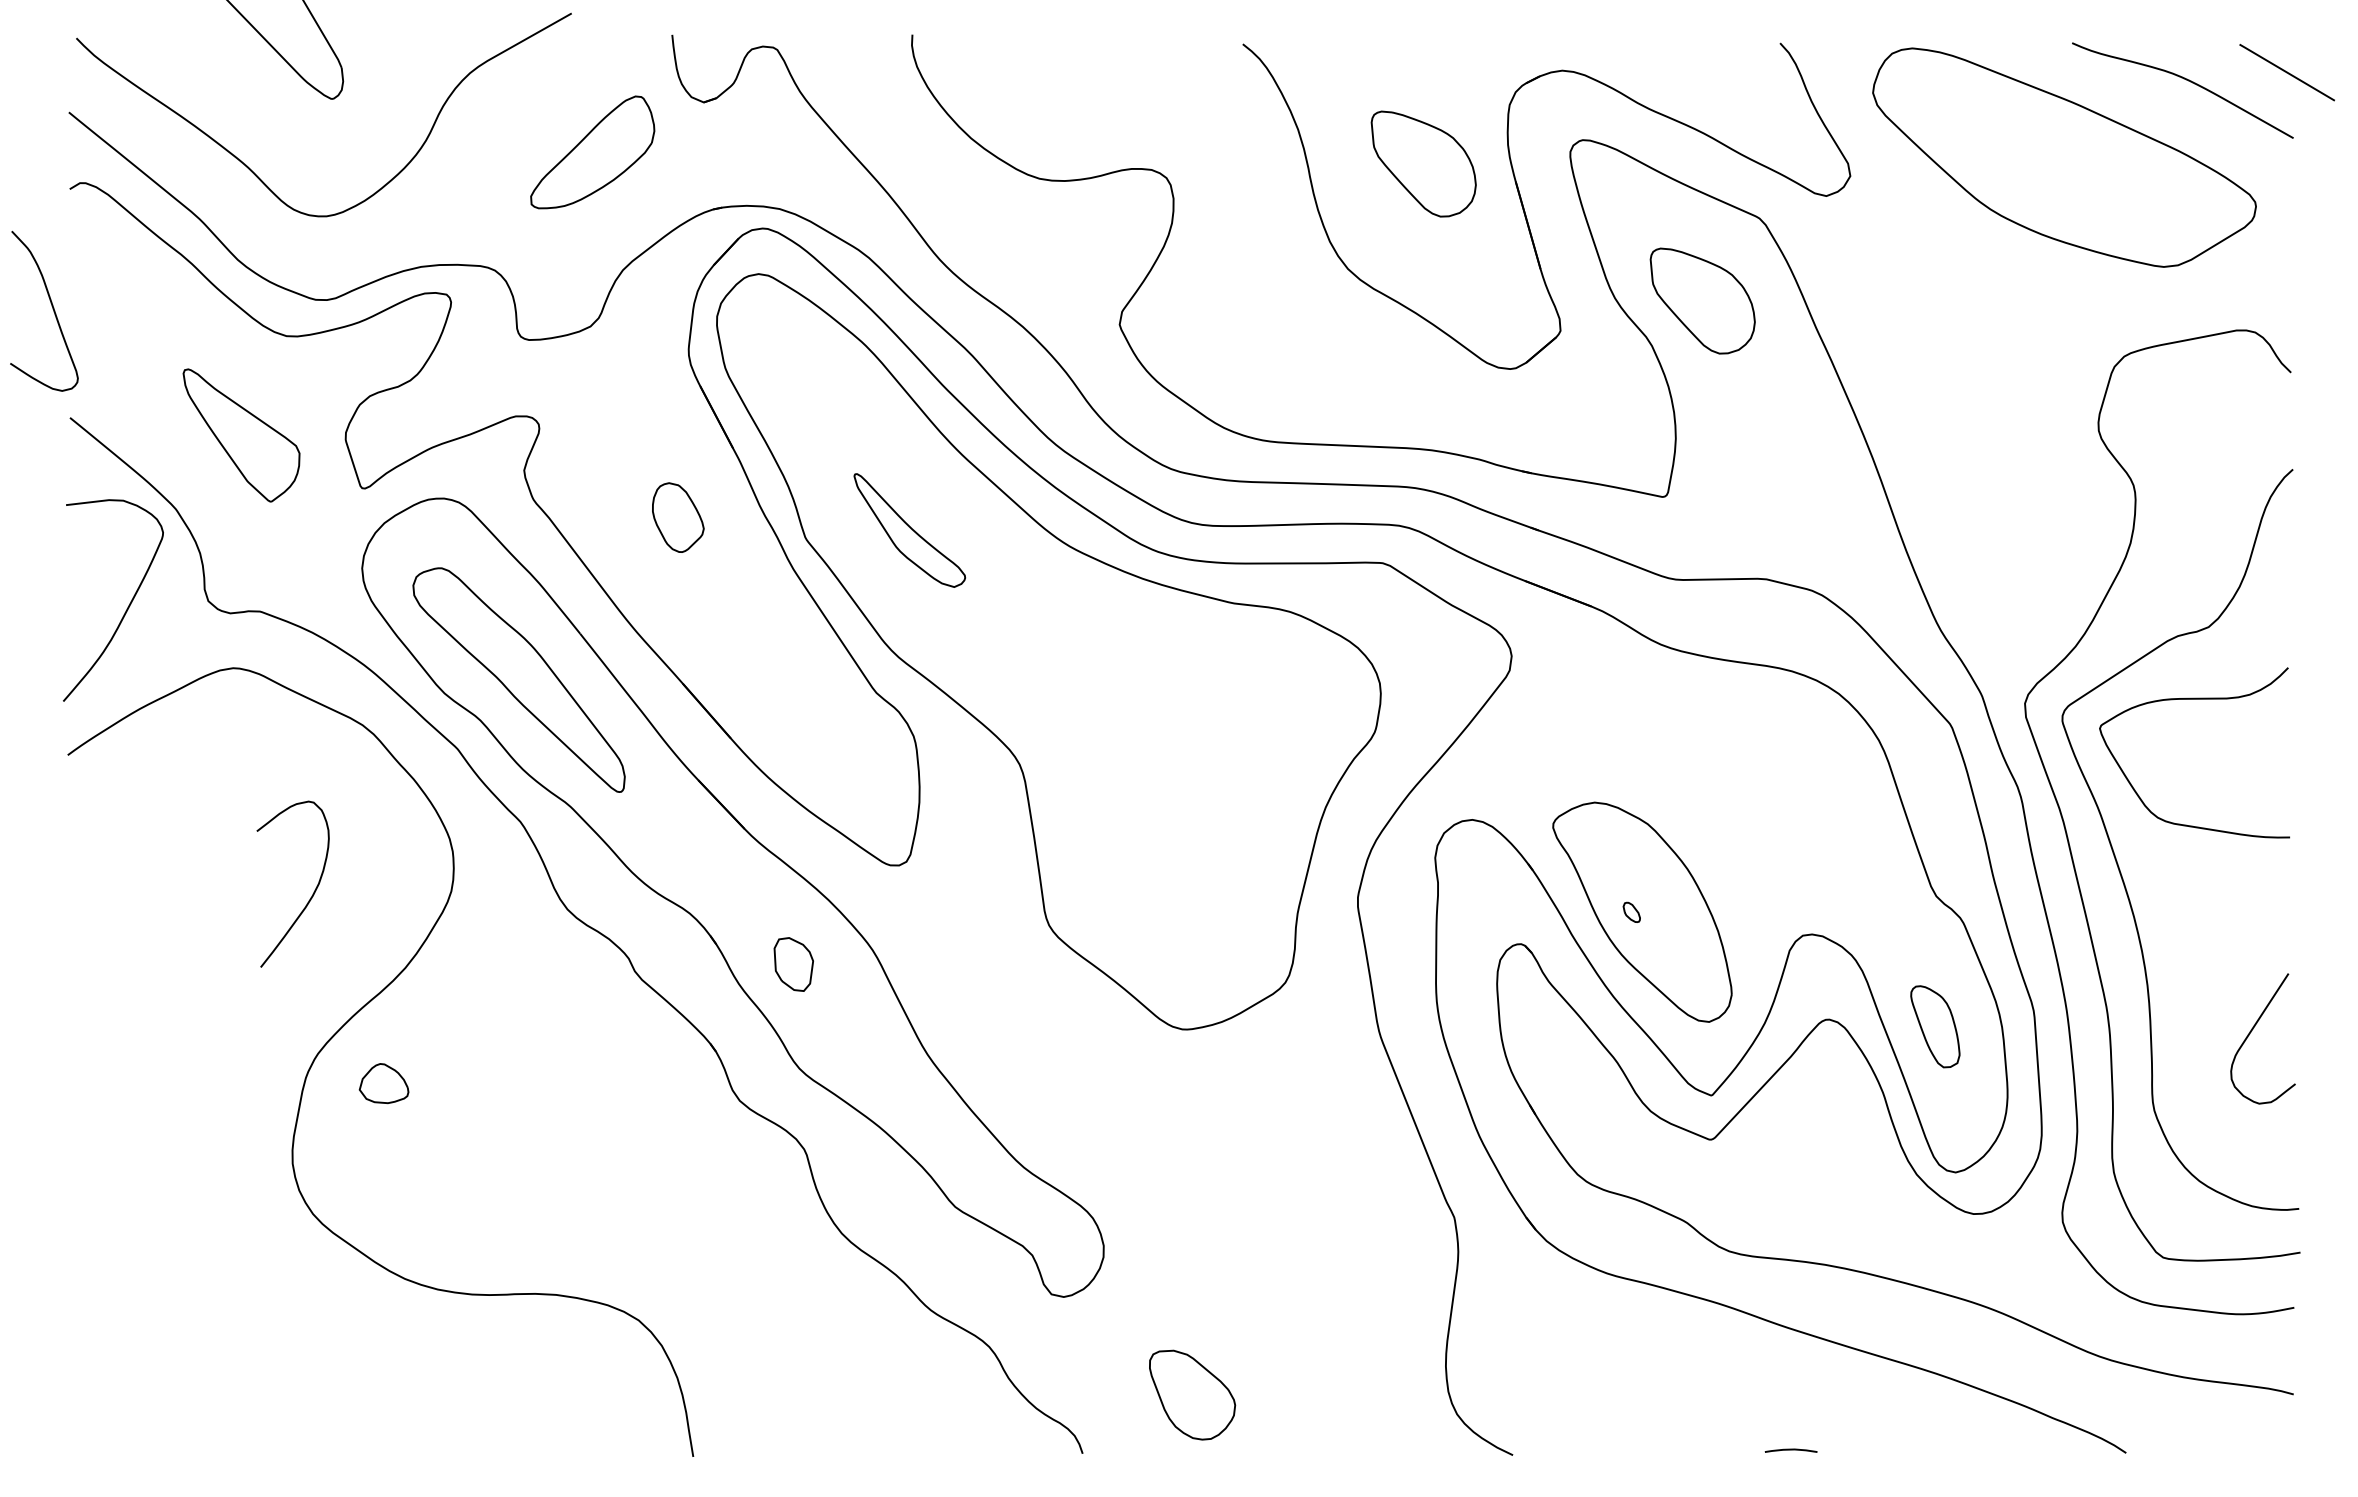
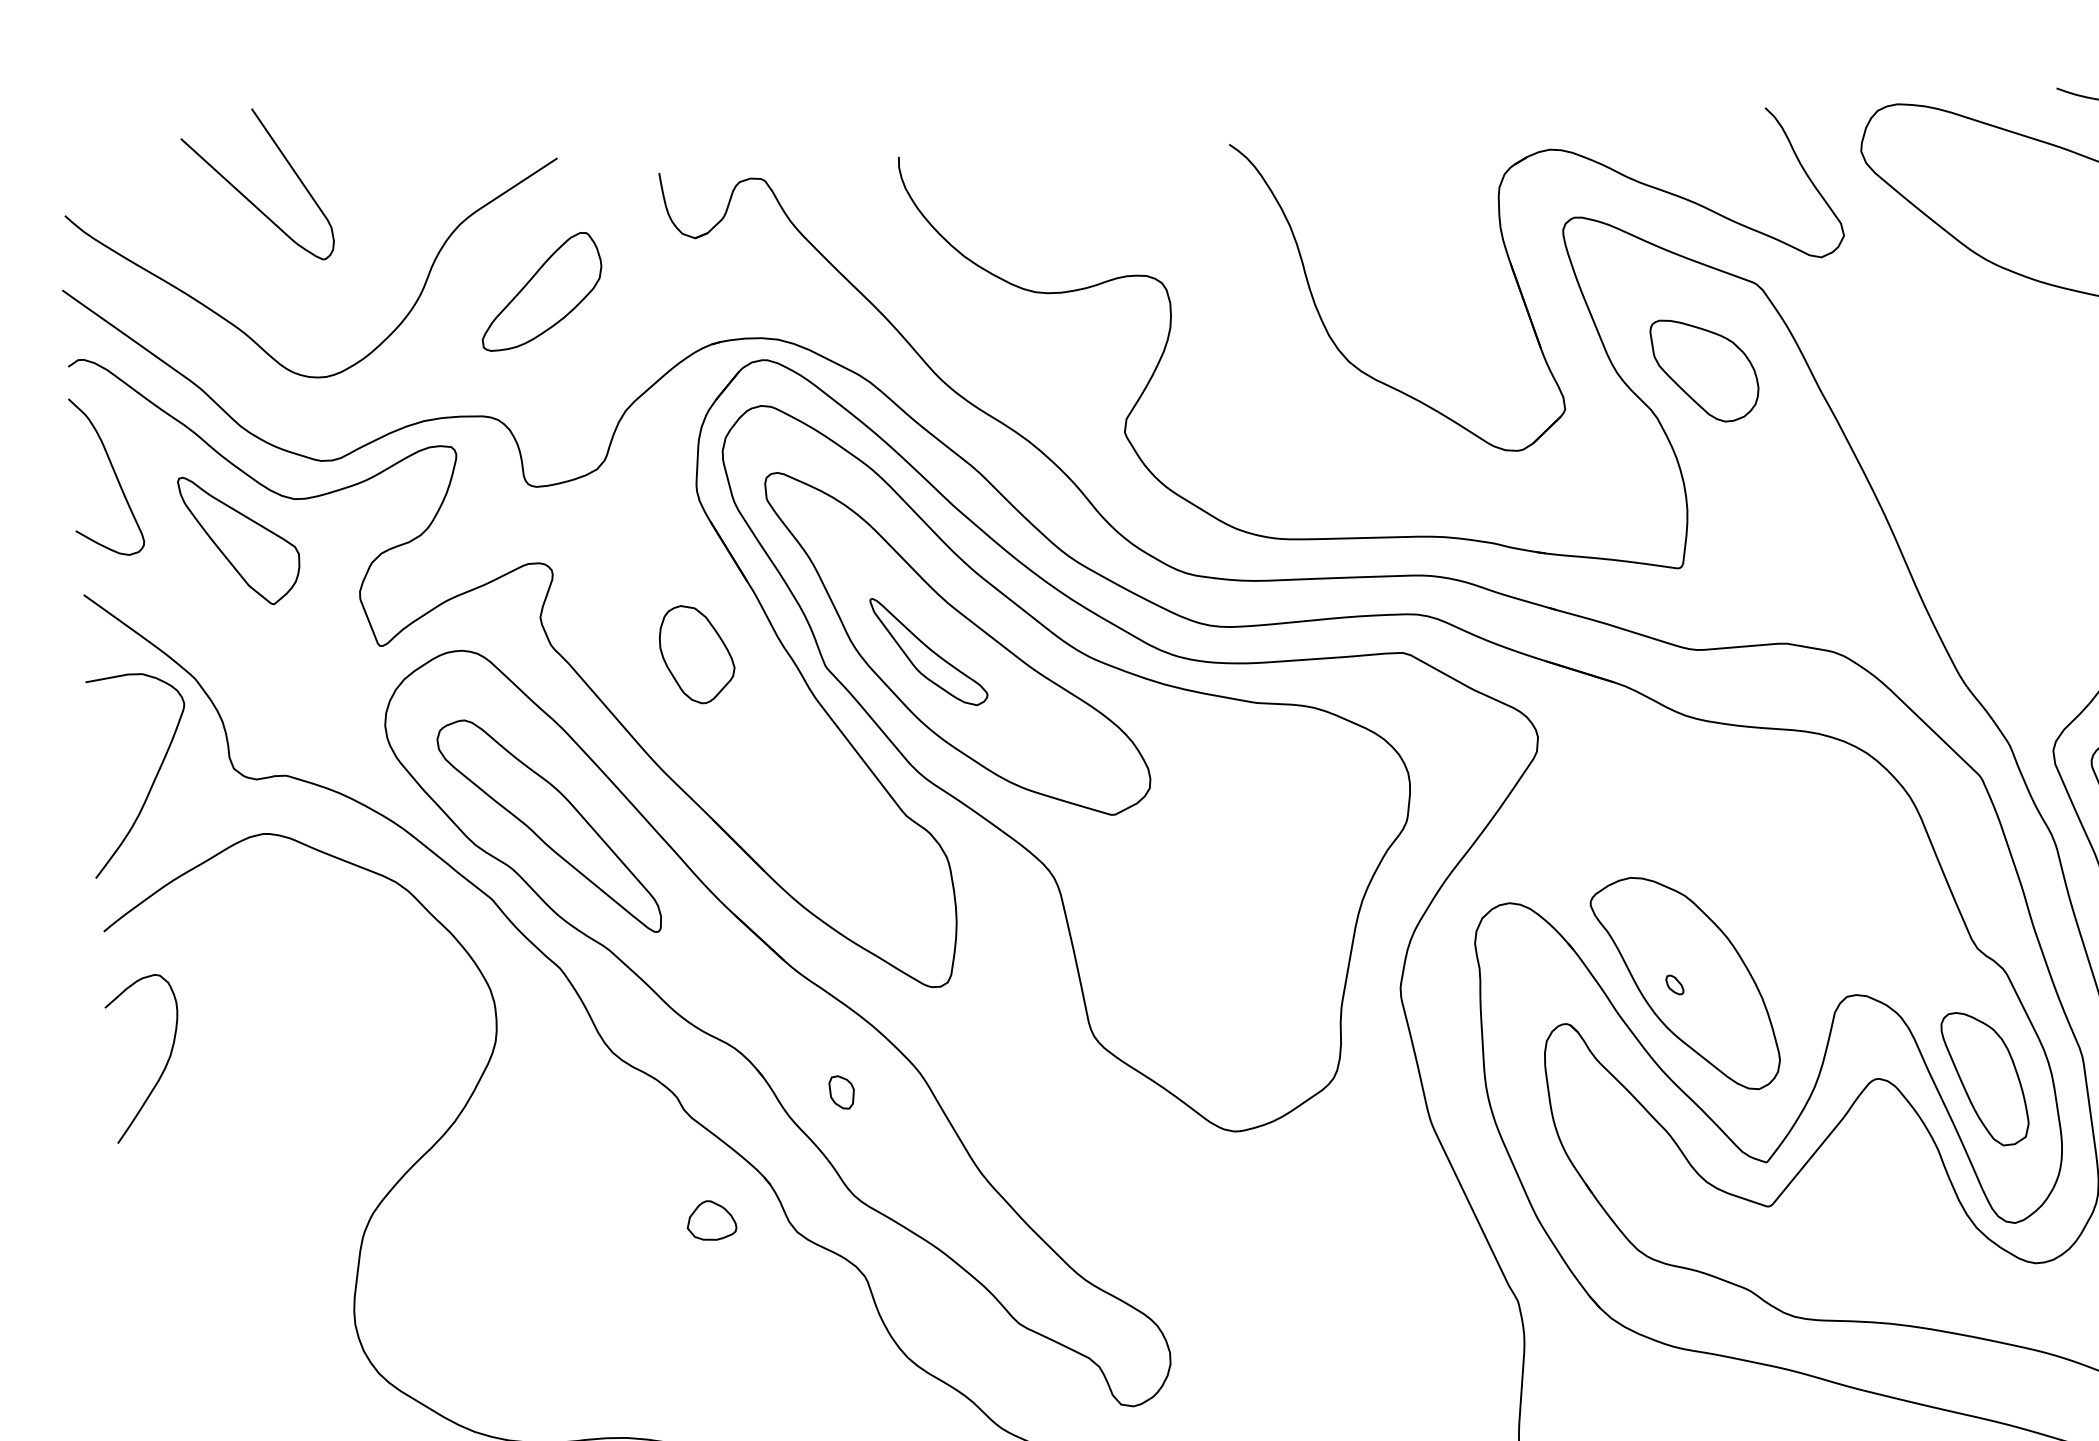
part: (592, 152) -> (541, 291), moved
part: (1423, 163) -> (1417, 251), removed
curve: (51, 306) -> (113, 471), moved
part: (241, 435) -> (239, 540), moved
part: (678, 517) -> (697, 654), size x1.43
part: (939, 523) -> (958, 642), added
curve: (311, 895) -> (163, 1068), moved
part: (793, 964) -> (841, 1092), size x0.62
part: (1935, 1026) -> (1985, 1078), size x1.67
part: (383, 1083) -> (711, 1220), moved

